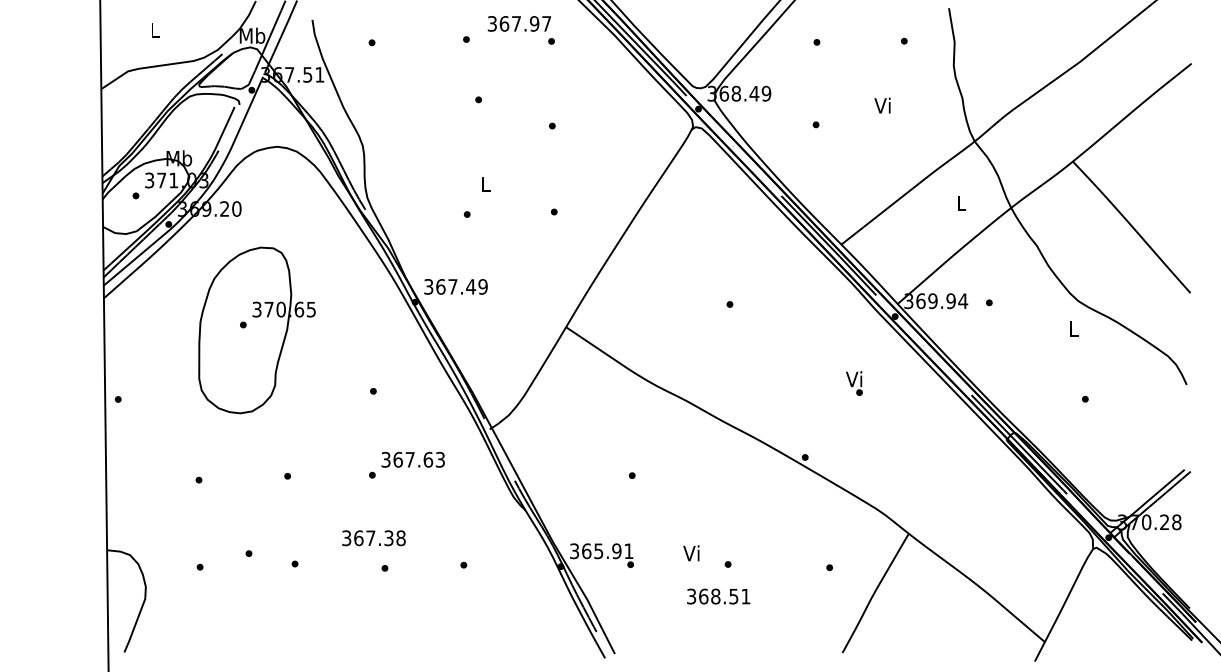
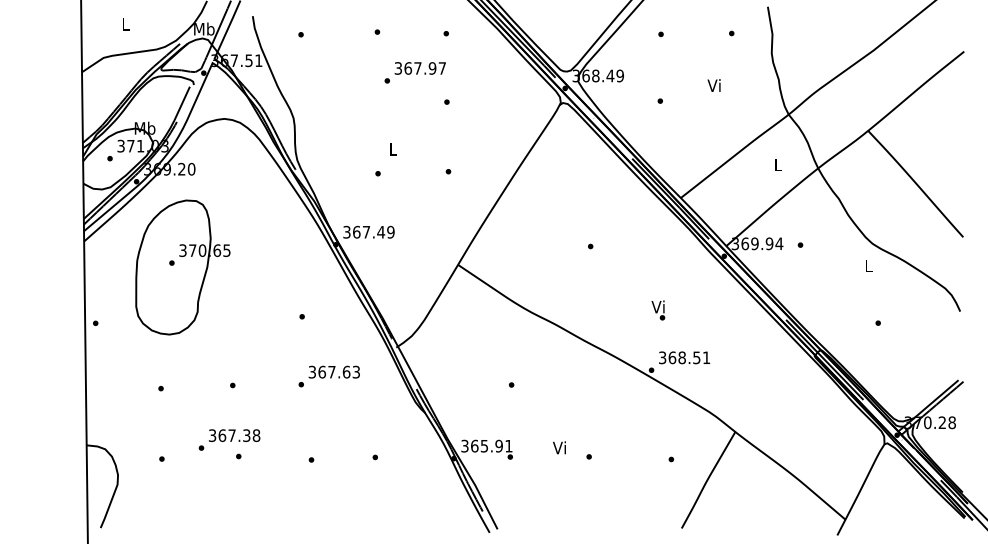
text: (518, 23) -> (419, 68), moved
part: (256, 330) -> (182, 267), moved
text: (854, 383) -> (658, 310), moved
text: (373, 538) -> (234, 435), moved
text: (718, 596) -> (684, 357), moved

